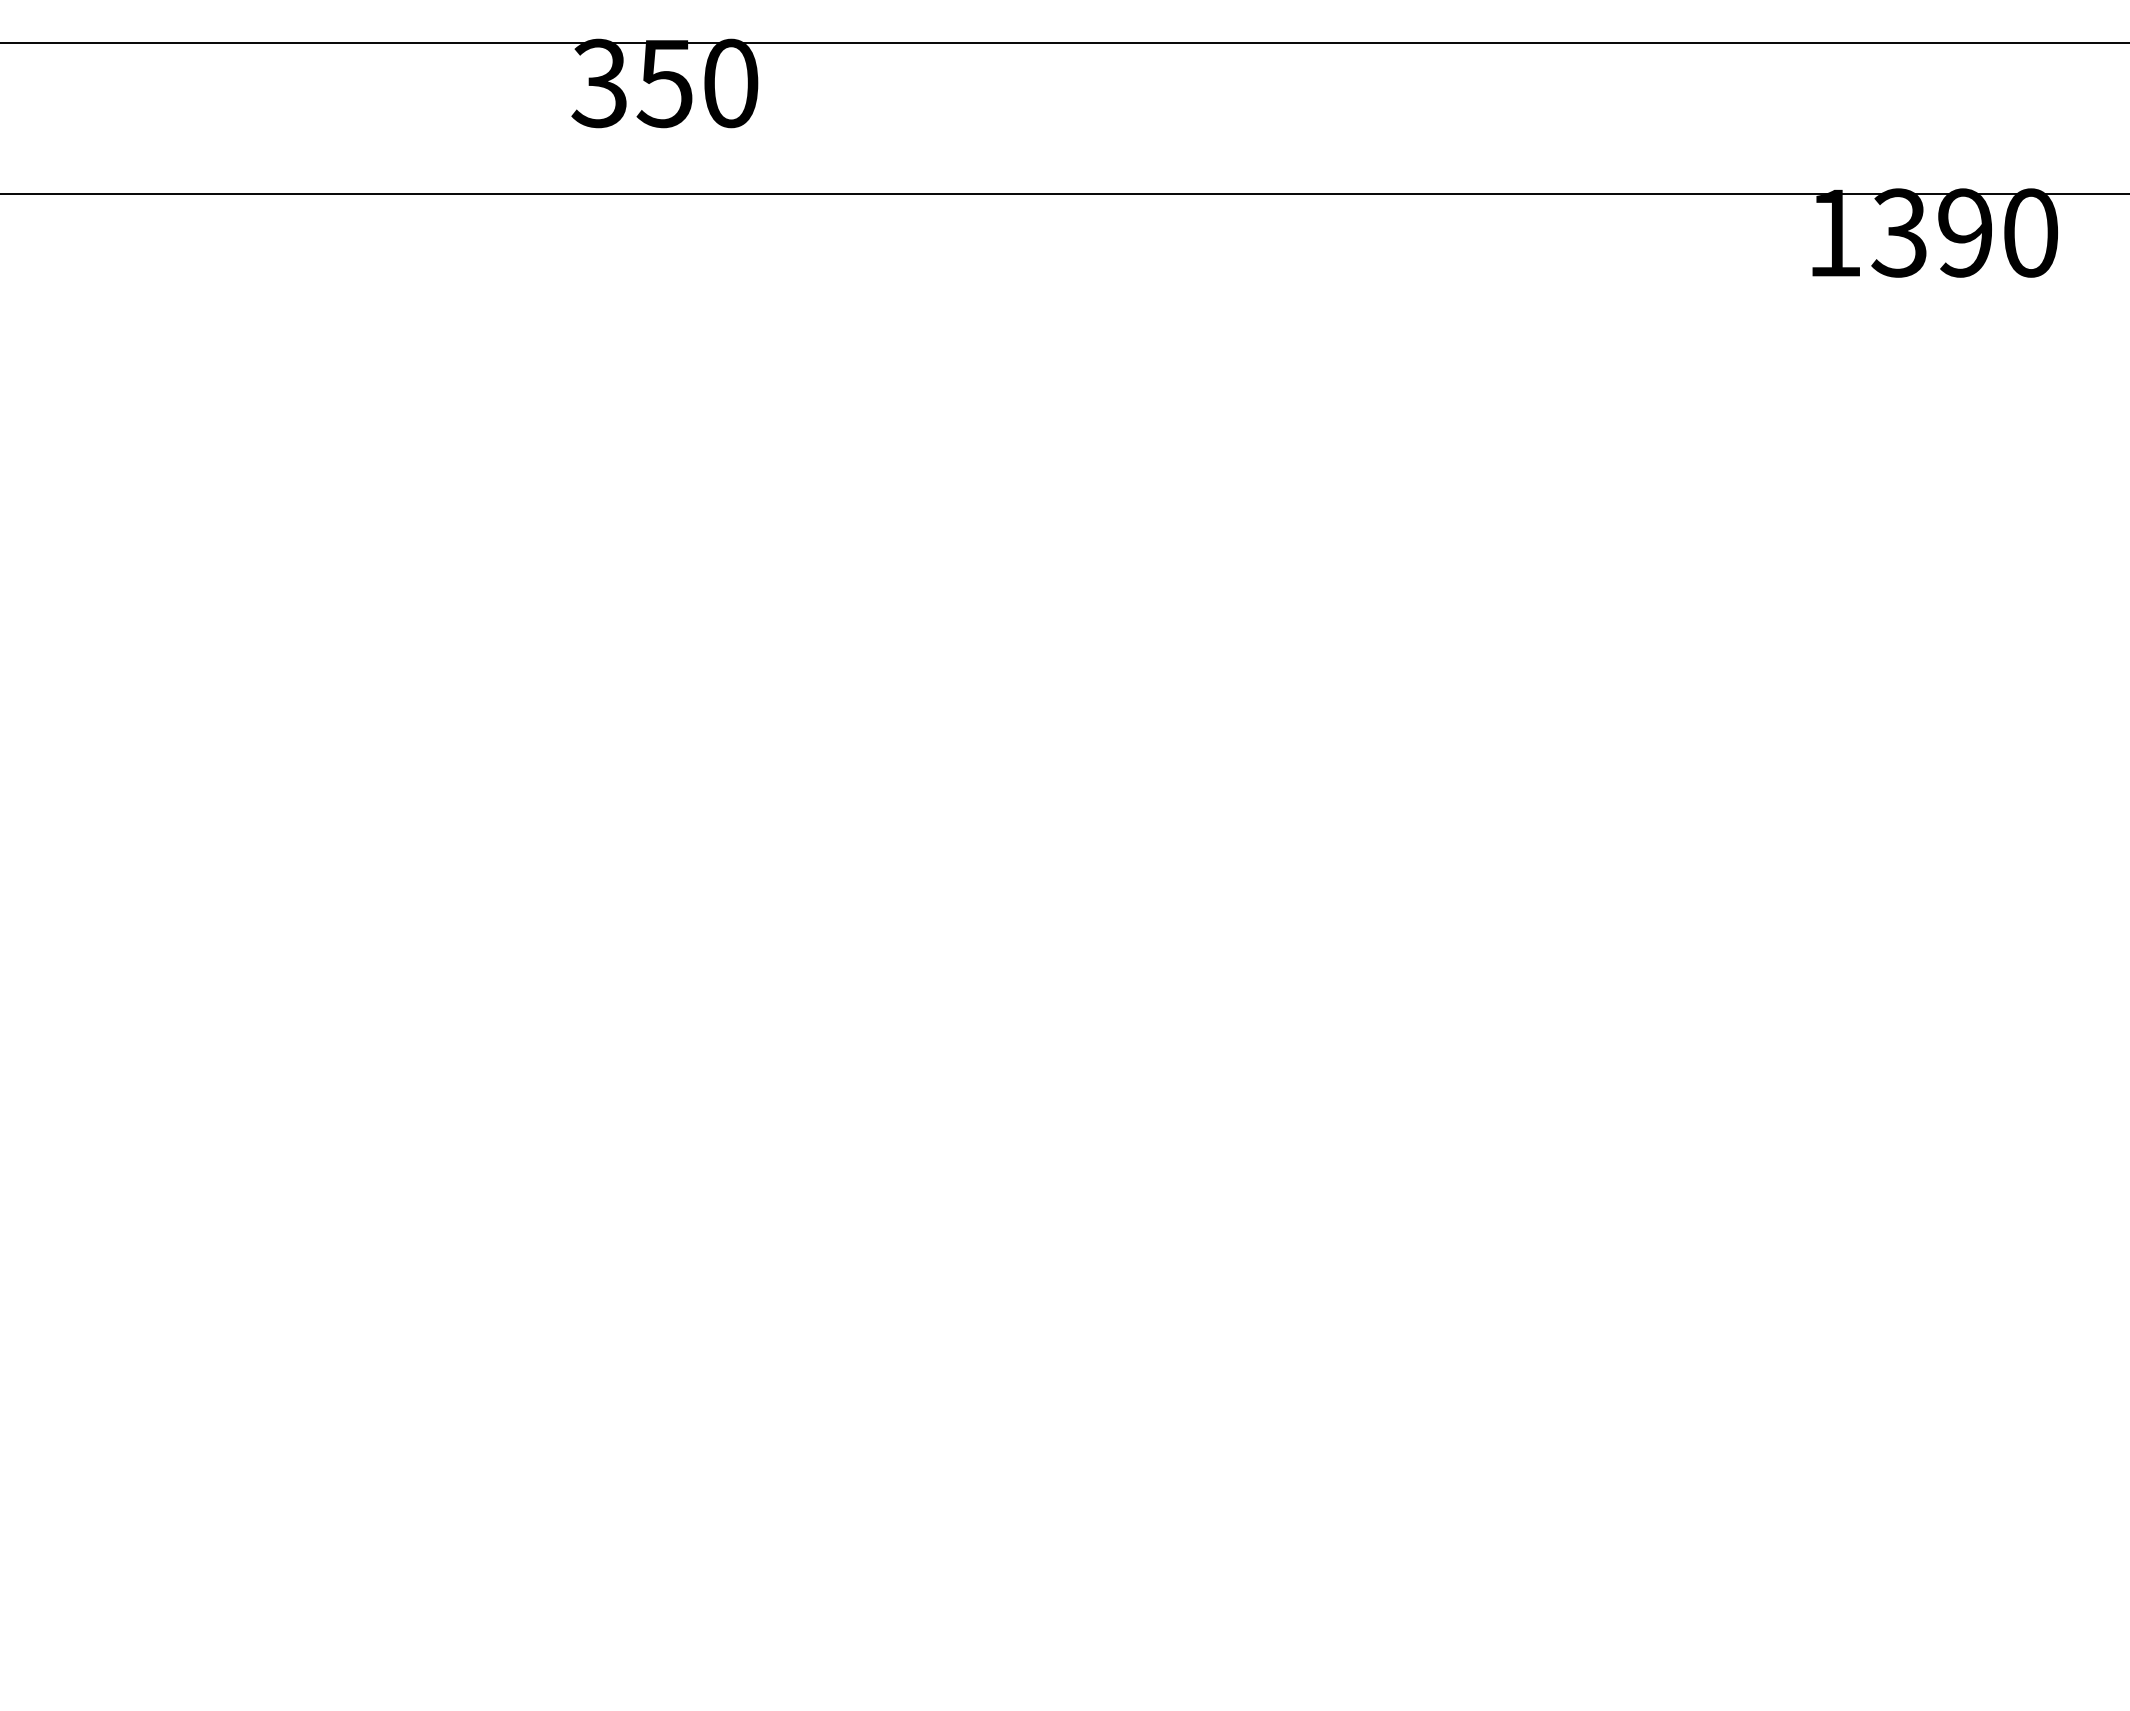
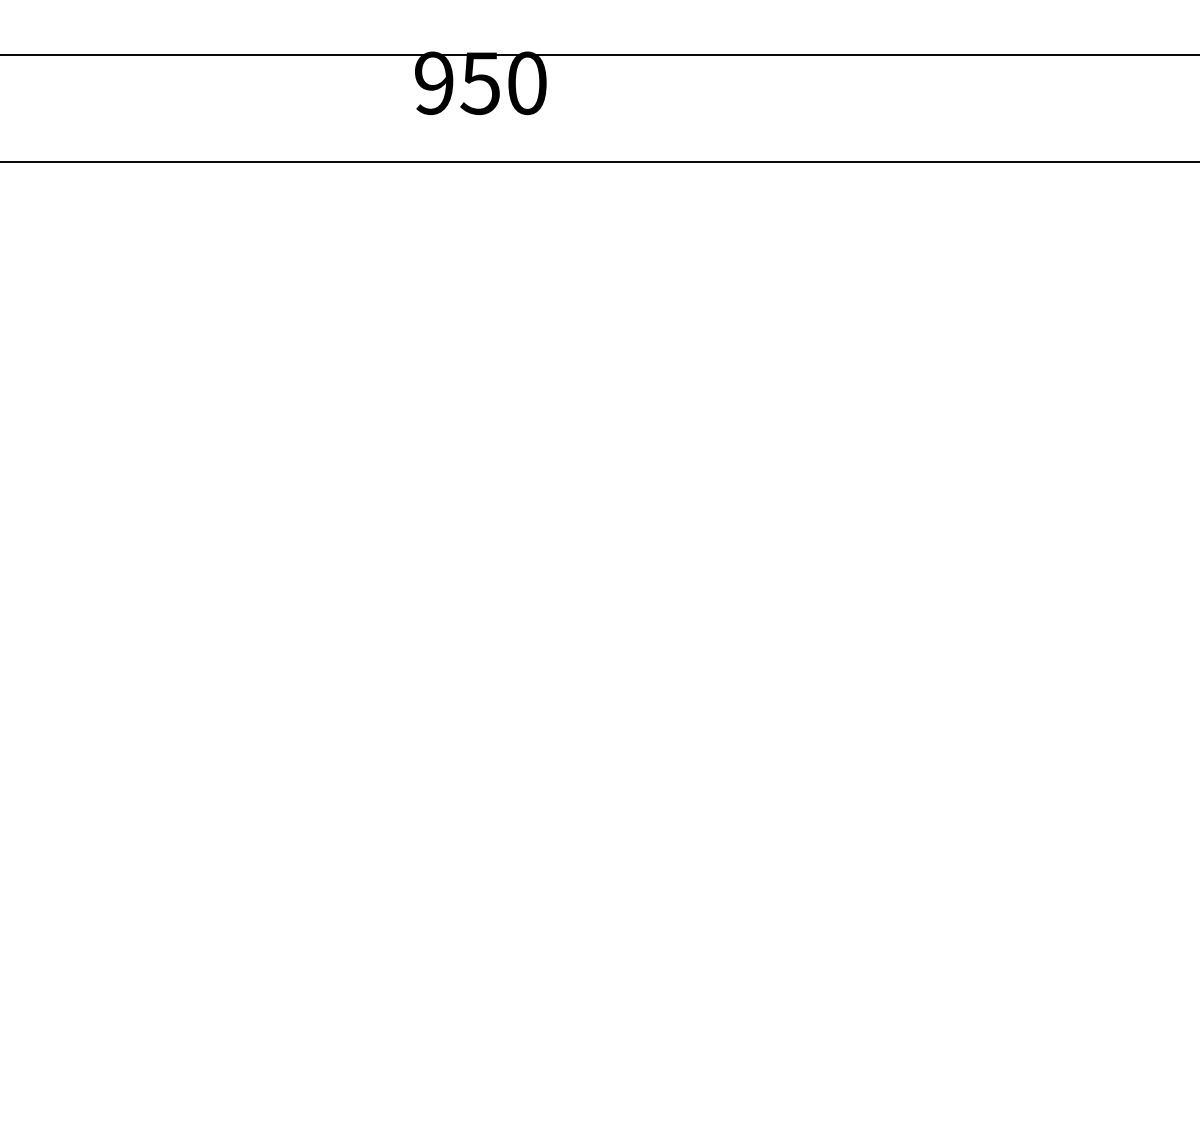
text: (598, 83) -> (433, 83), 350 -> 950

